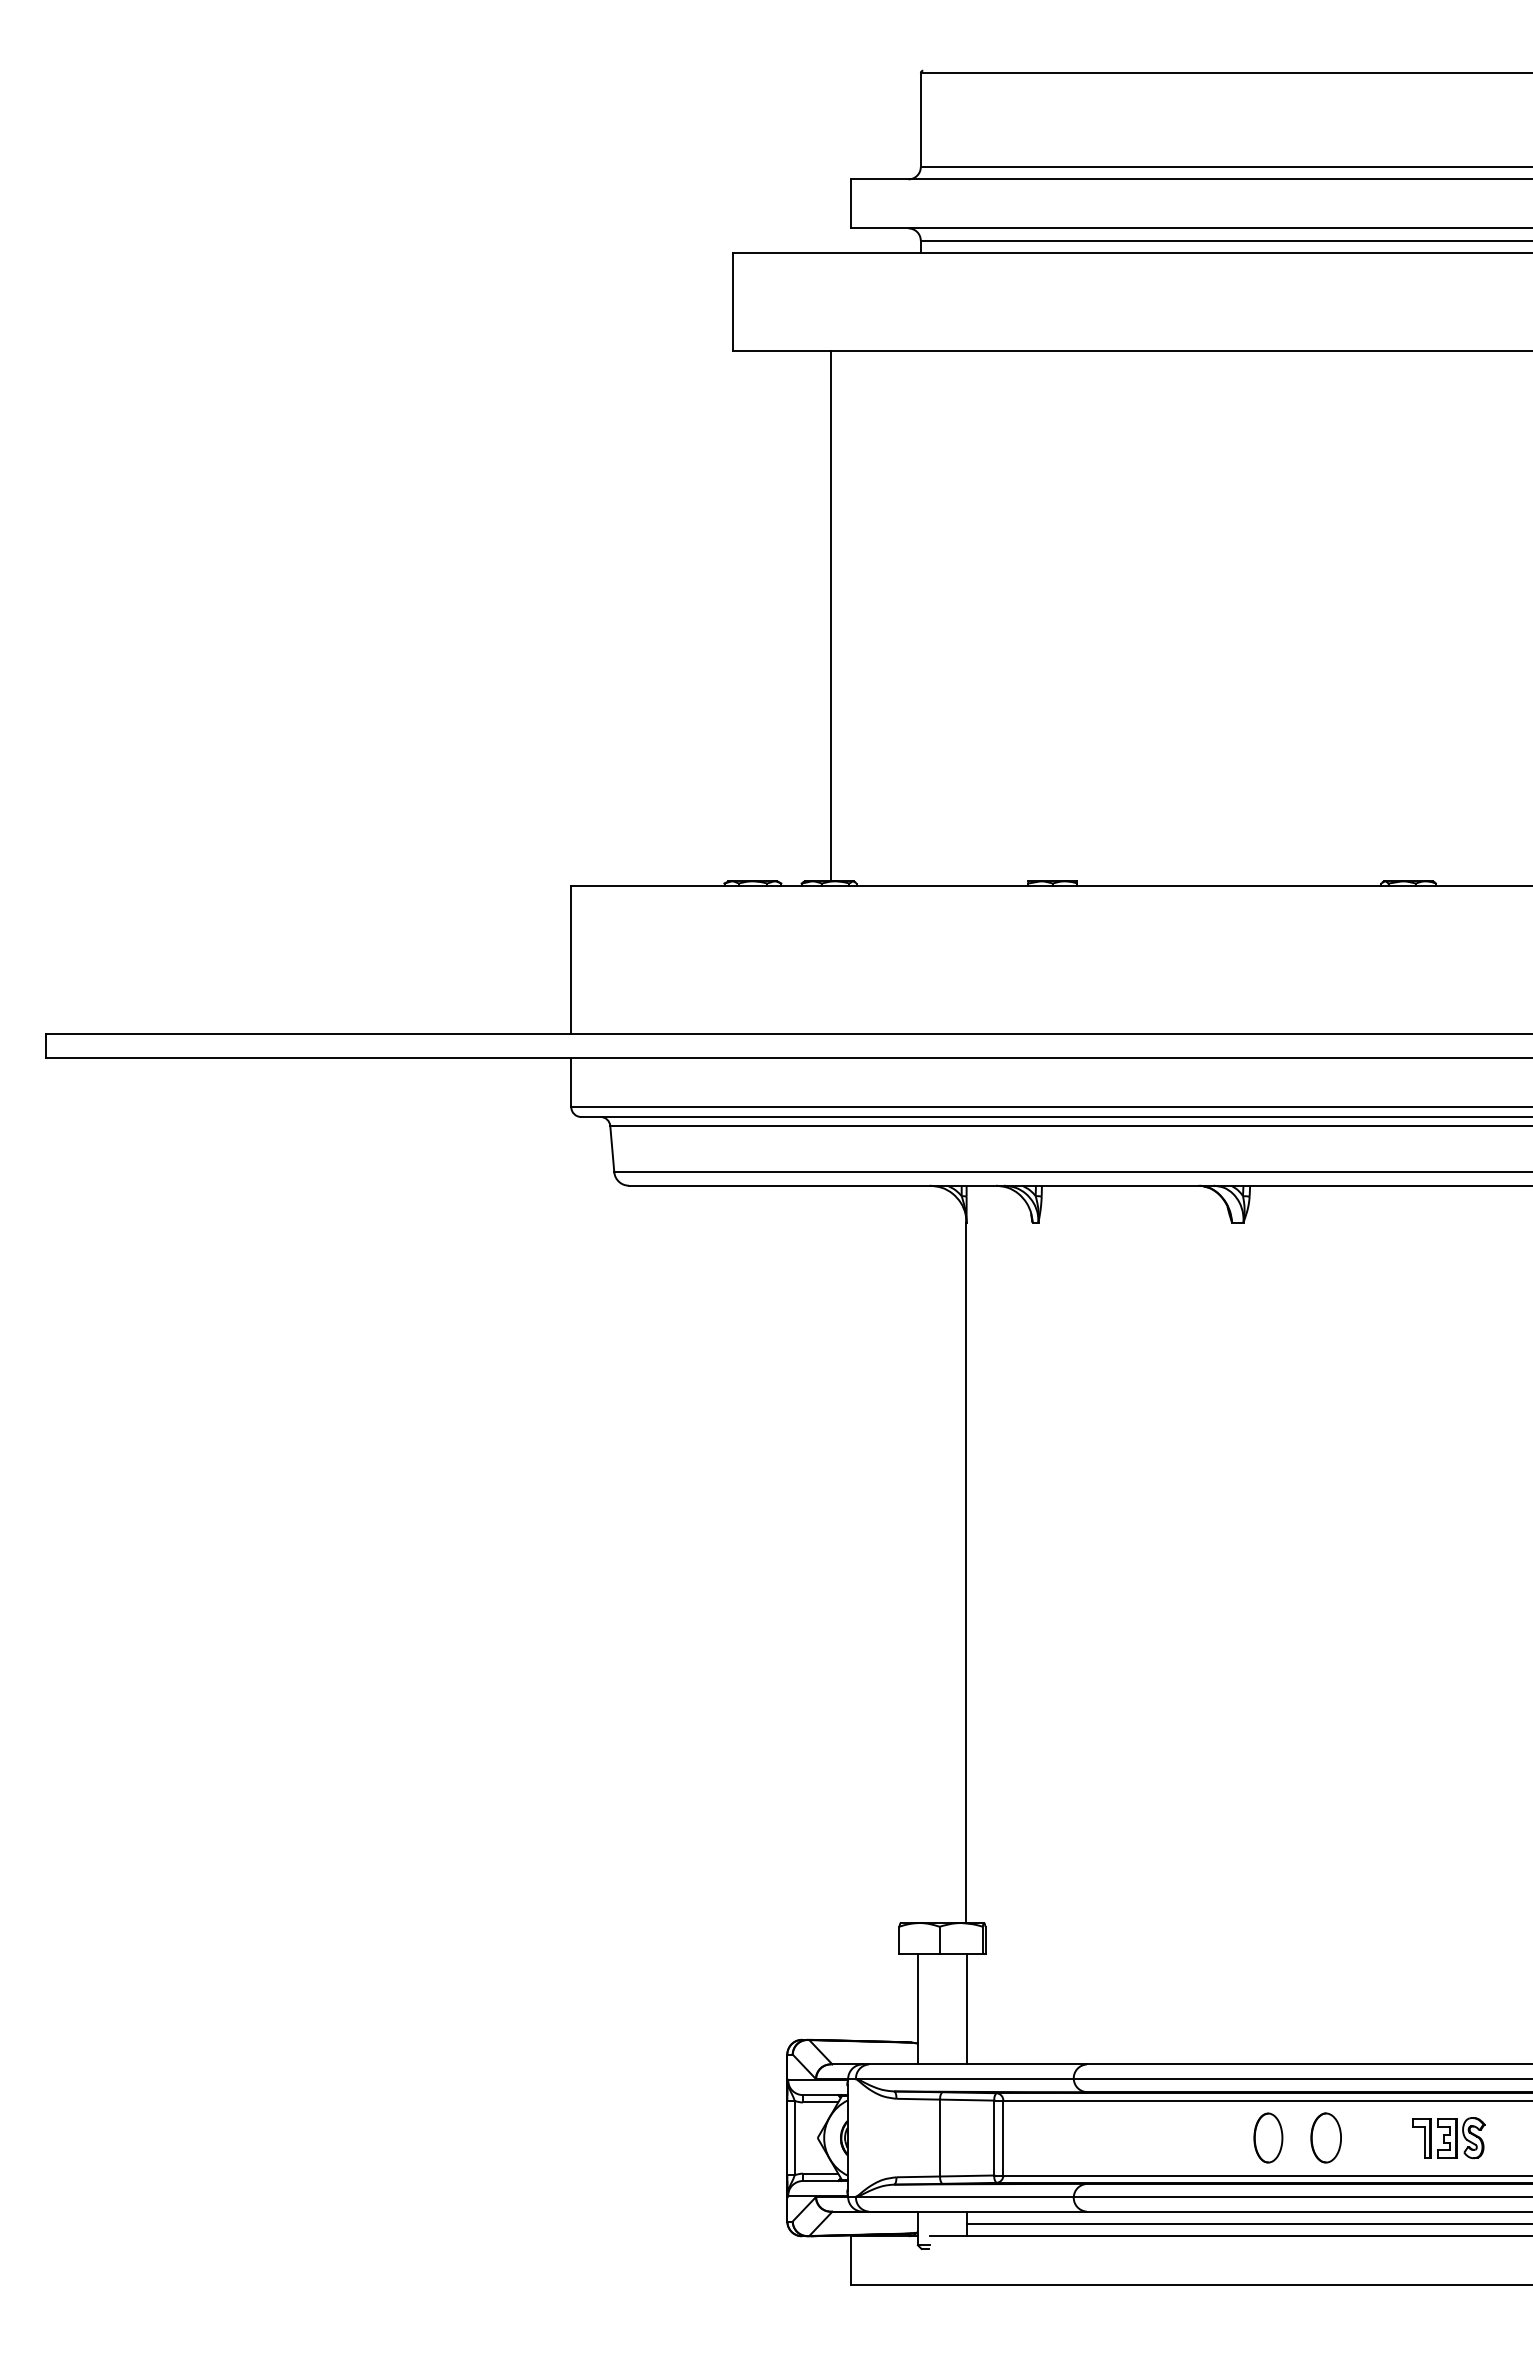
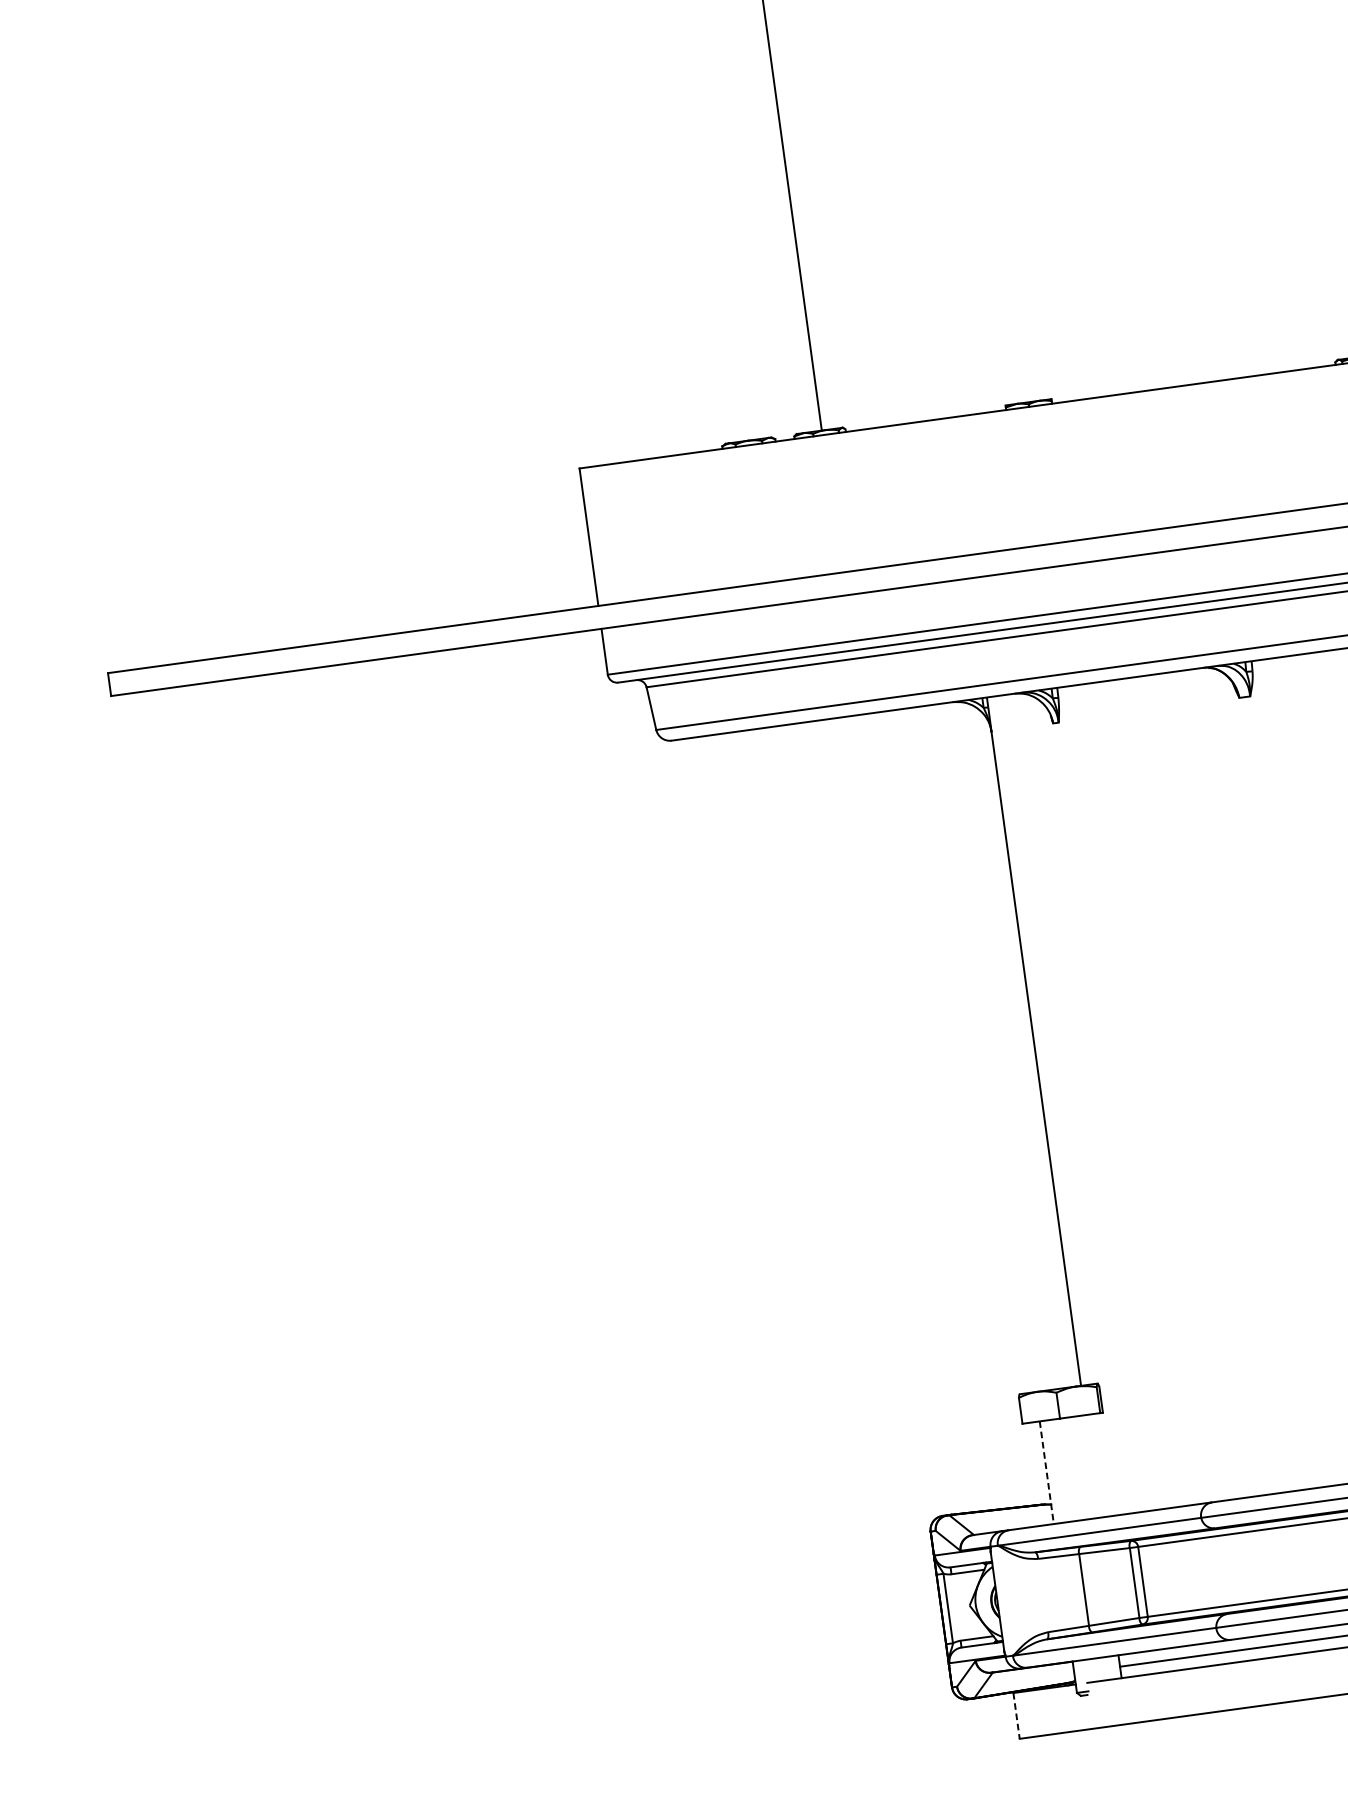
line: (917, 2009) -> (1046, 1472), solid -> dashed
line: (967, 2009) -> (1093, 1466), removed
line: (851, 2260) -> (1016, 1715), solid -> dashed

